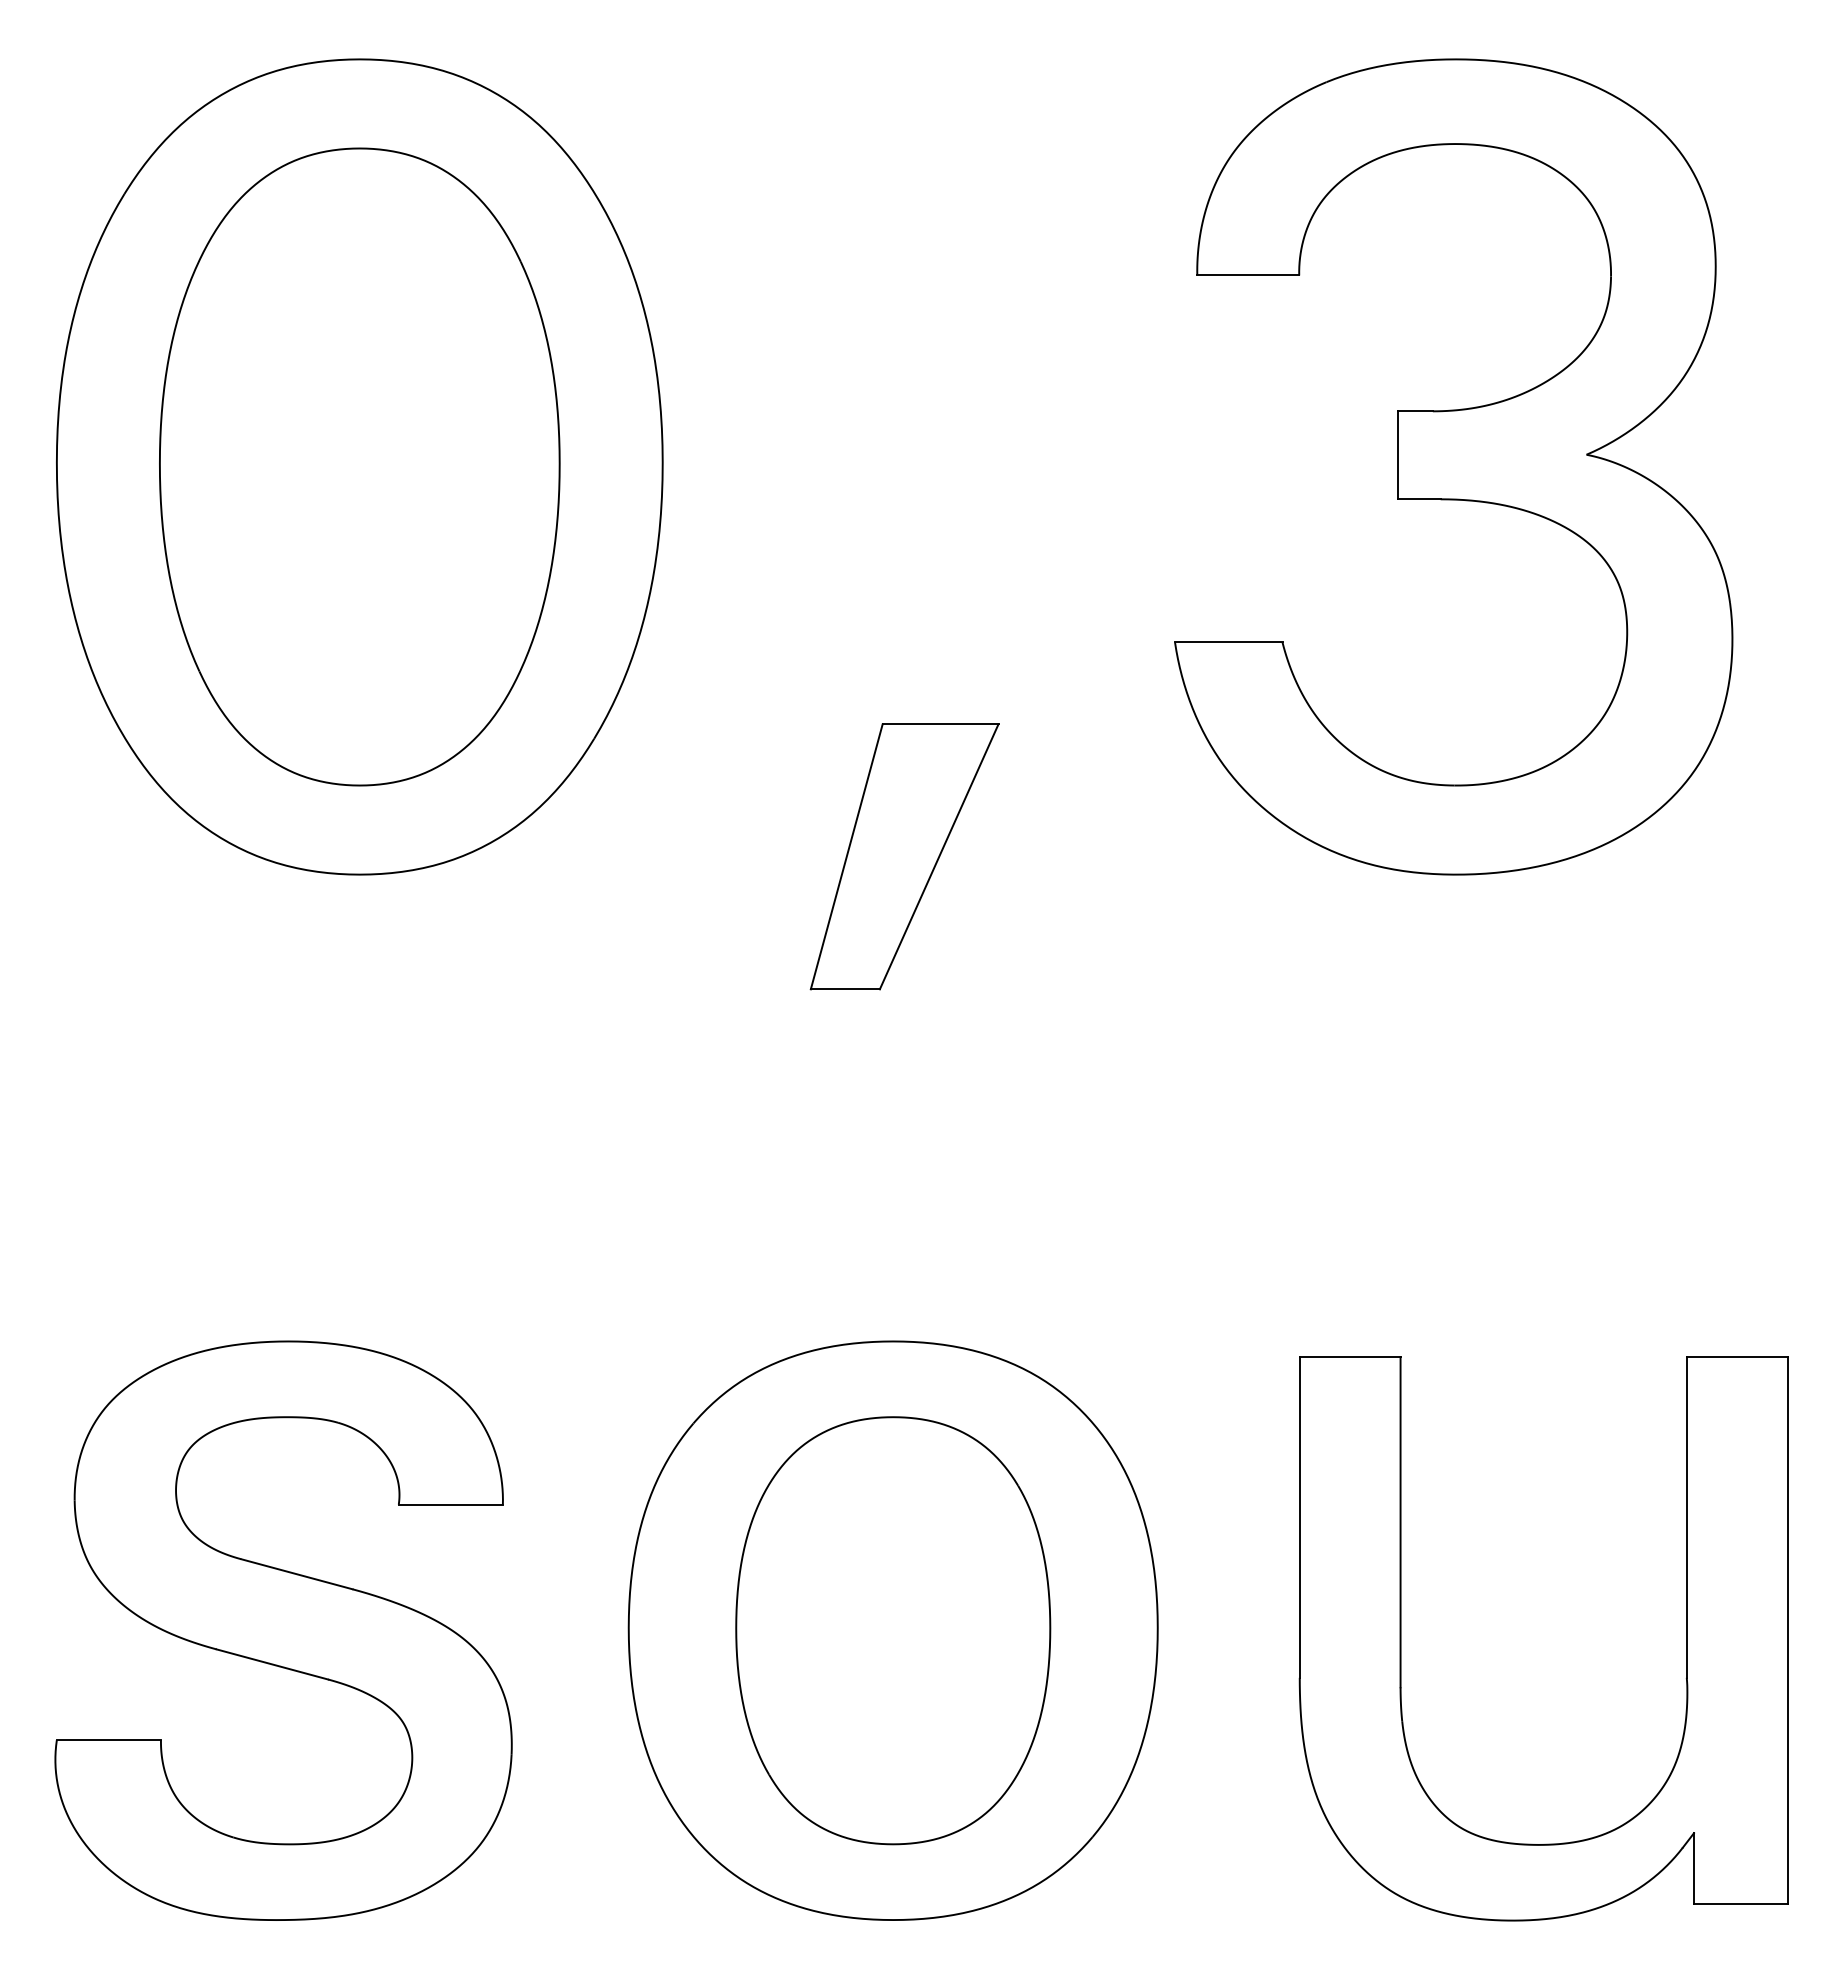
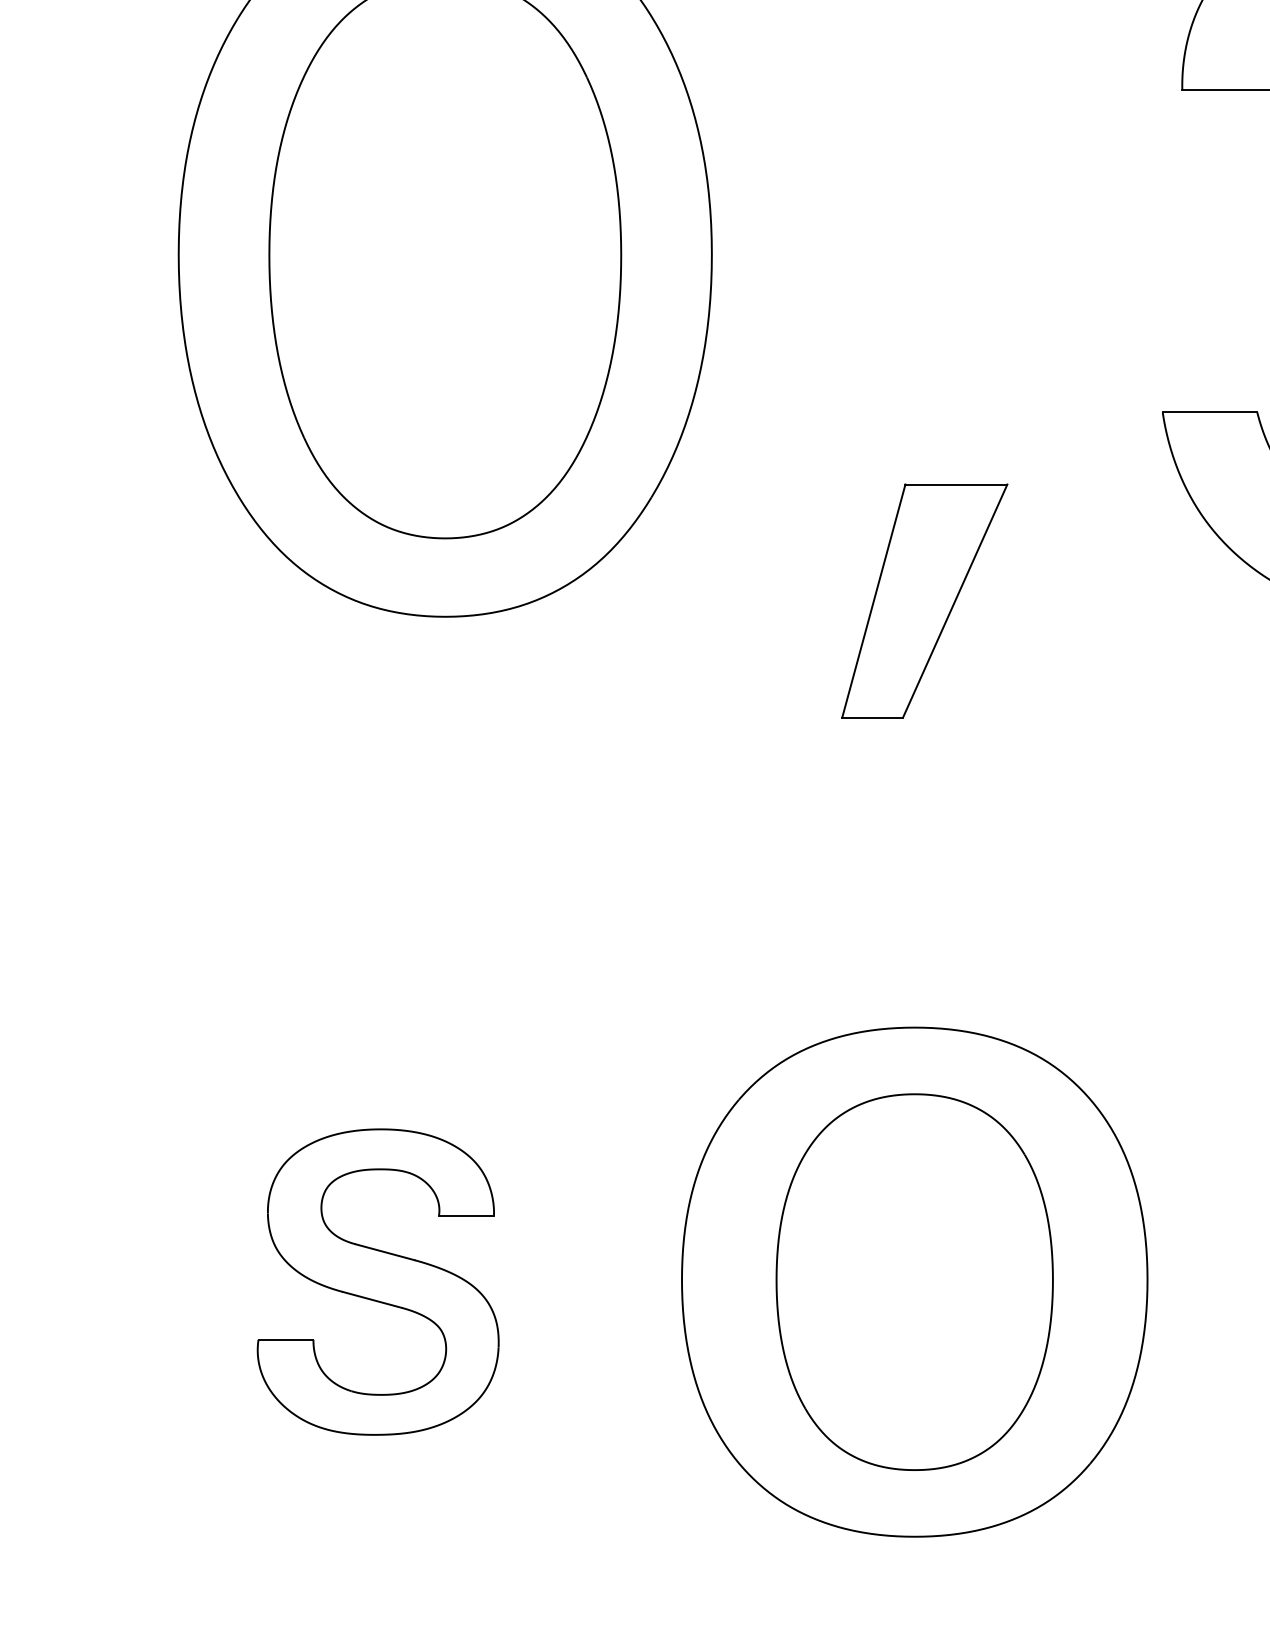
part: (283, 1630) -> (378, 1281), size x0.6

